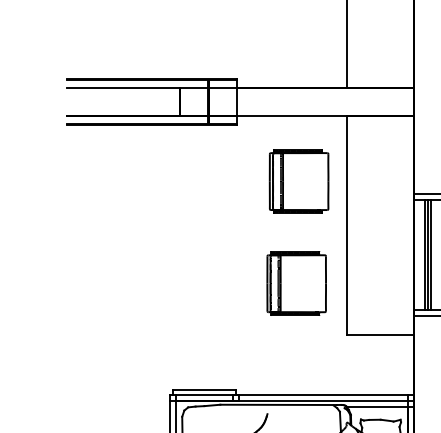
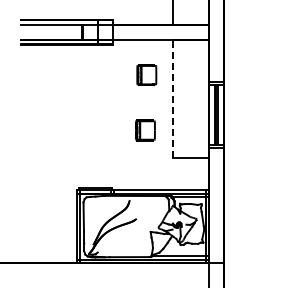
part: (298, 180) -> (146, 74), size x0.6
line: (346, 224) -> (172, 98), solid -> dashed
part: (296, 283) -> (145, 130), size x0.6

